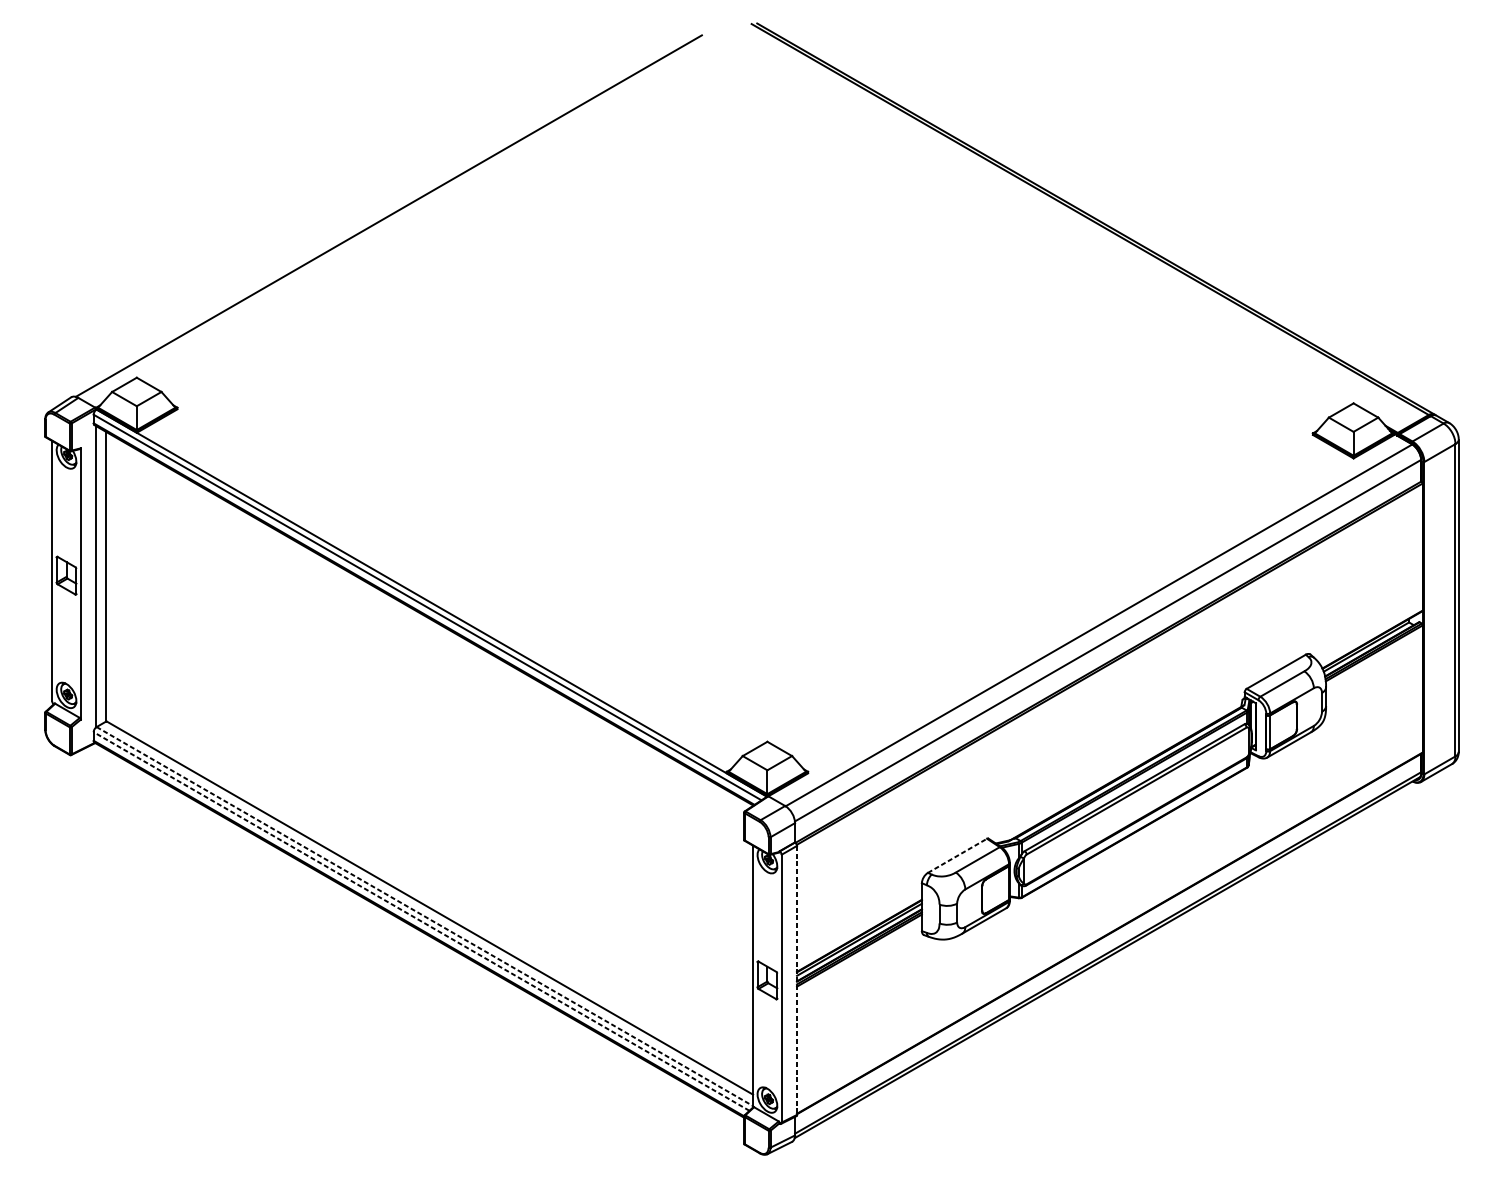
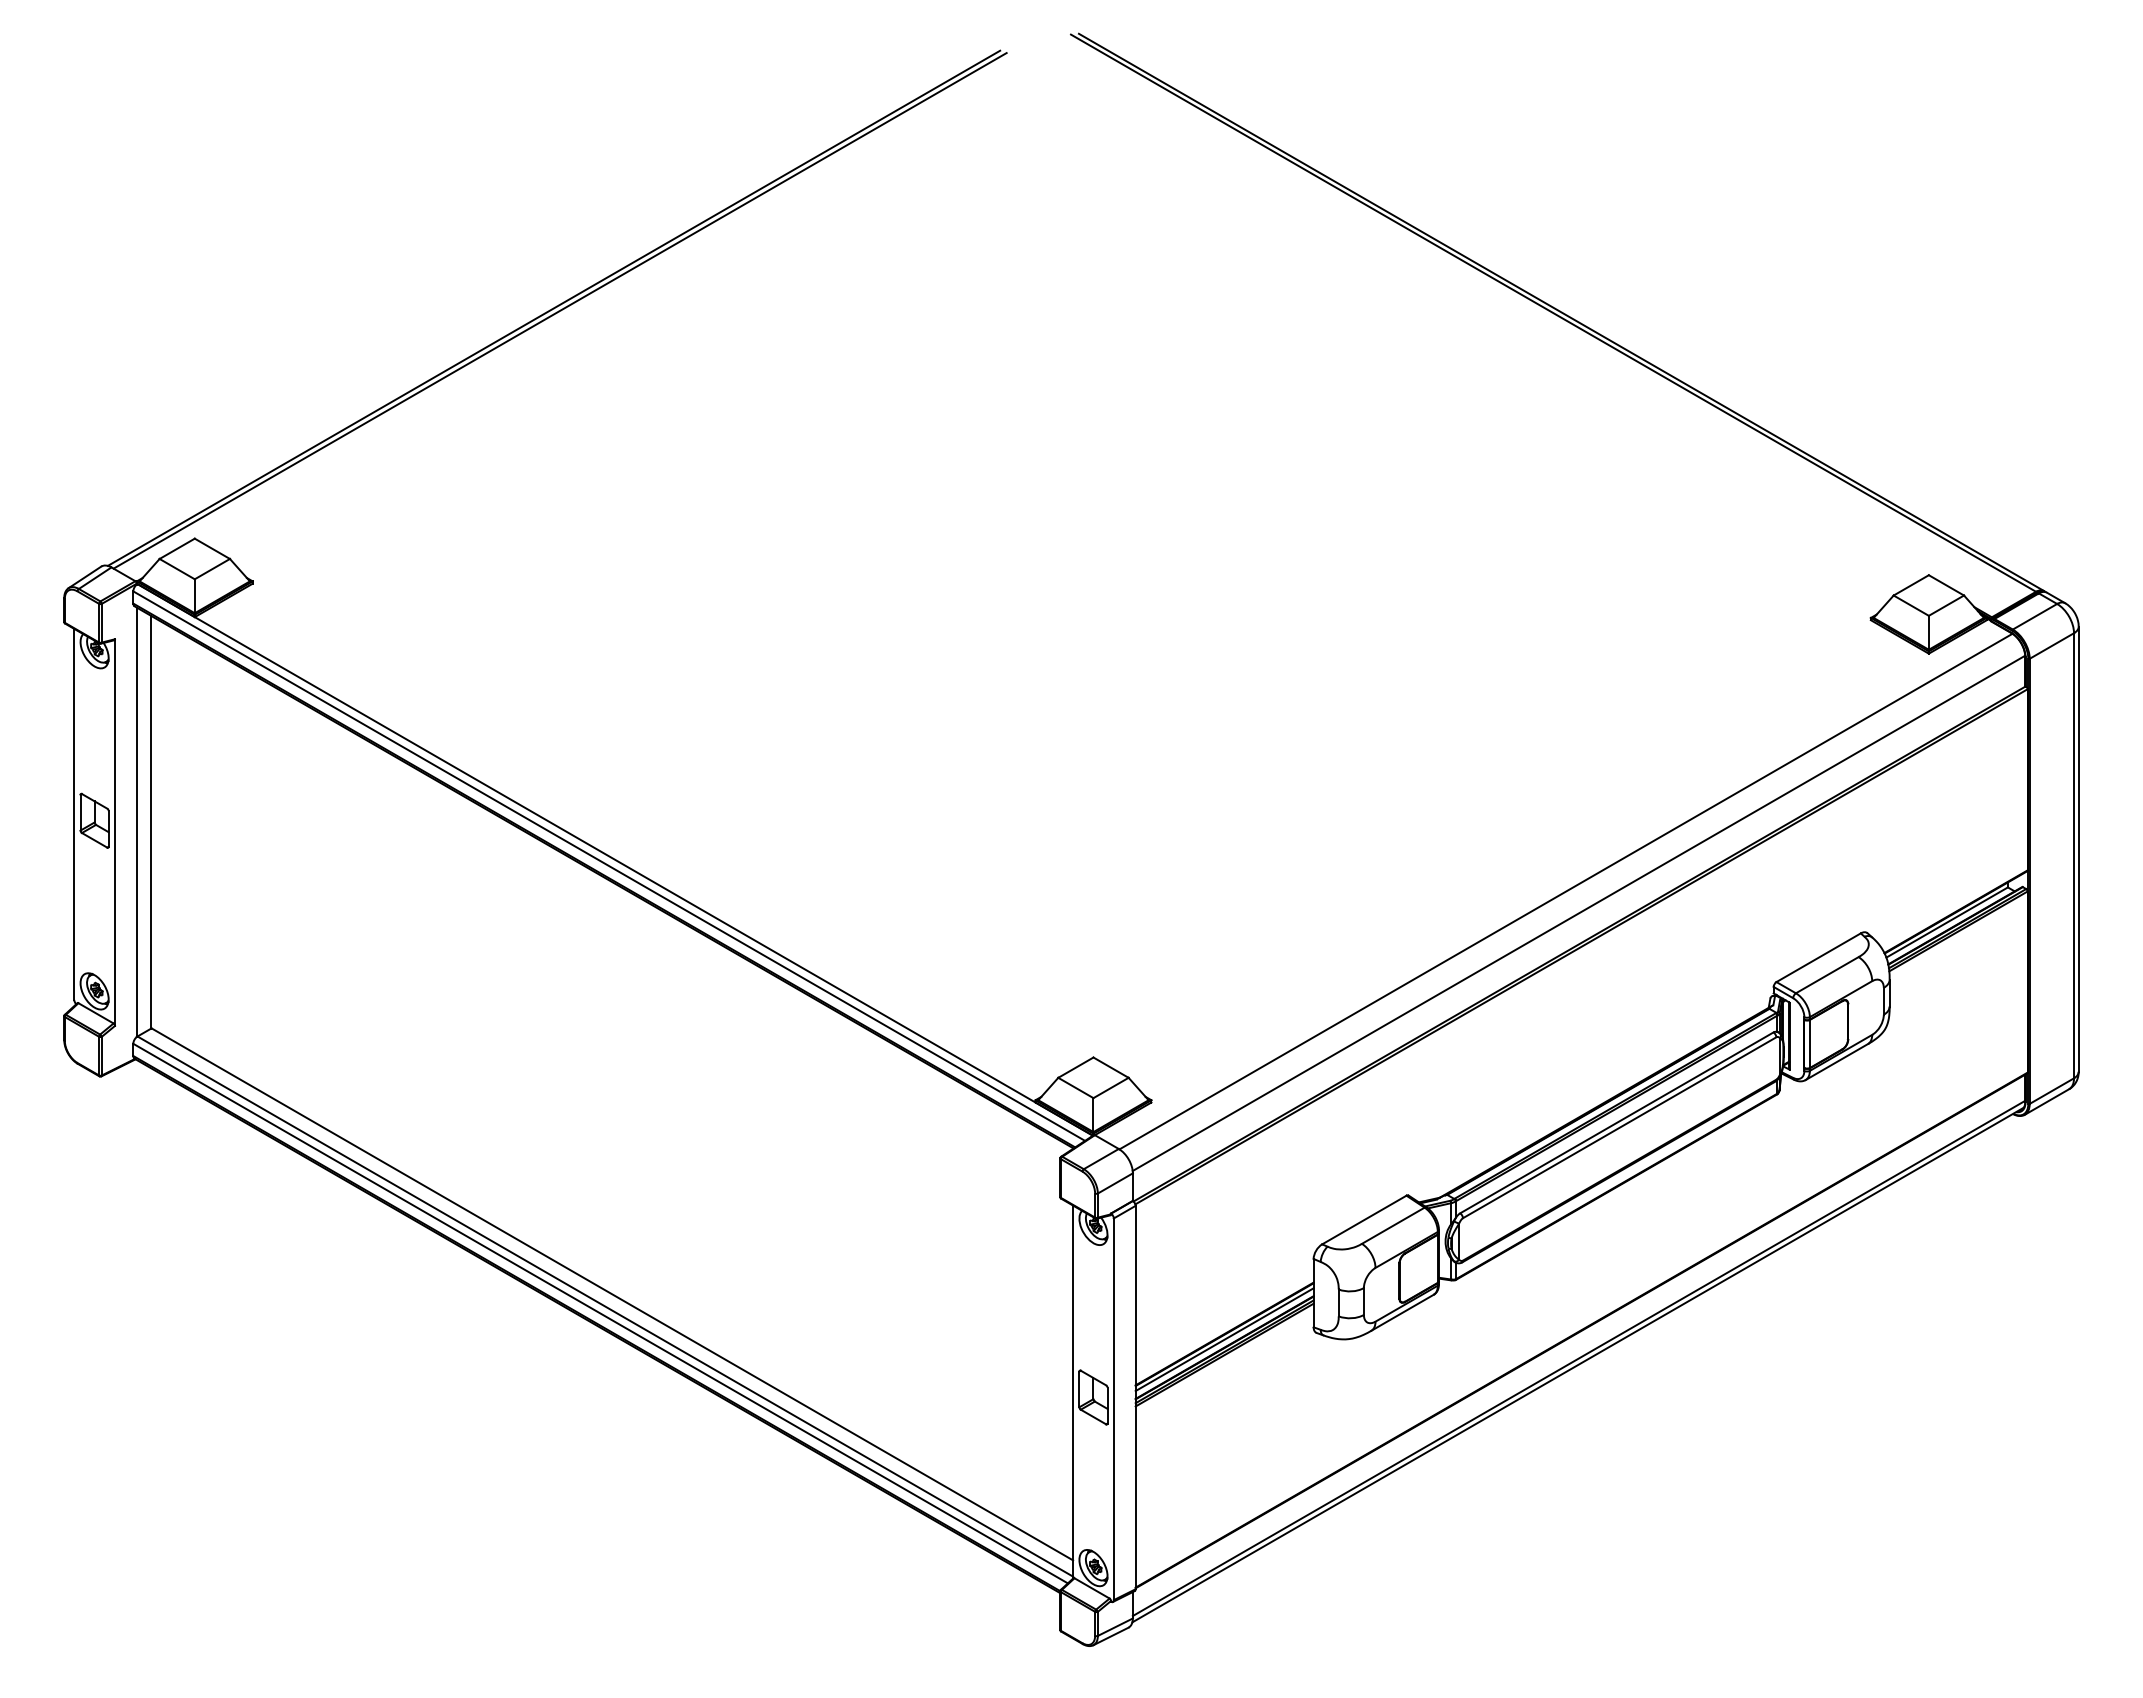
line: (392, 217) -> (559, 310), added
line: (957, 856) -> (1364, 1220), dashed -> solid
line: (425, 916) -> (605, 1306), dashed -> solid
line: (421, 921) -> (600, 1313), dashed -> solid
line: (796, 980) -> (1135, 1397), dashed -> solid

